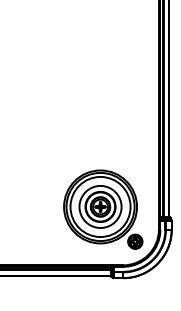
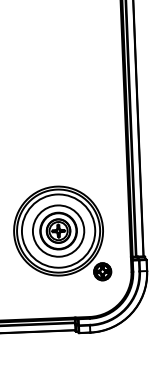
part: (103, 209) -> (62, 234), moved

